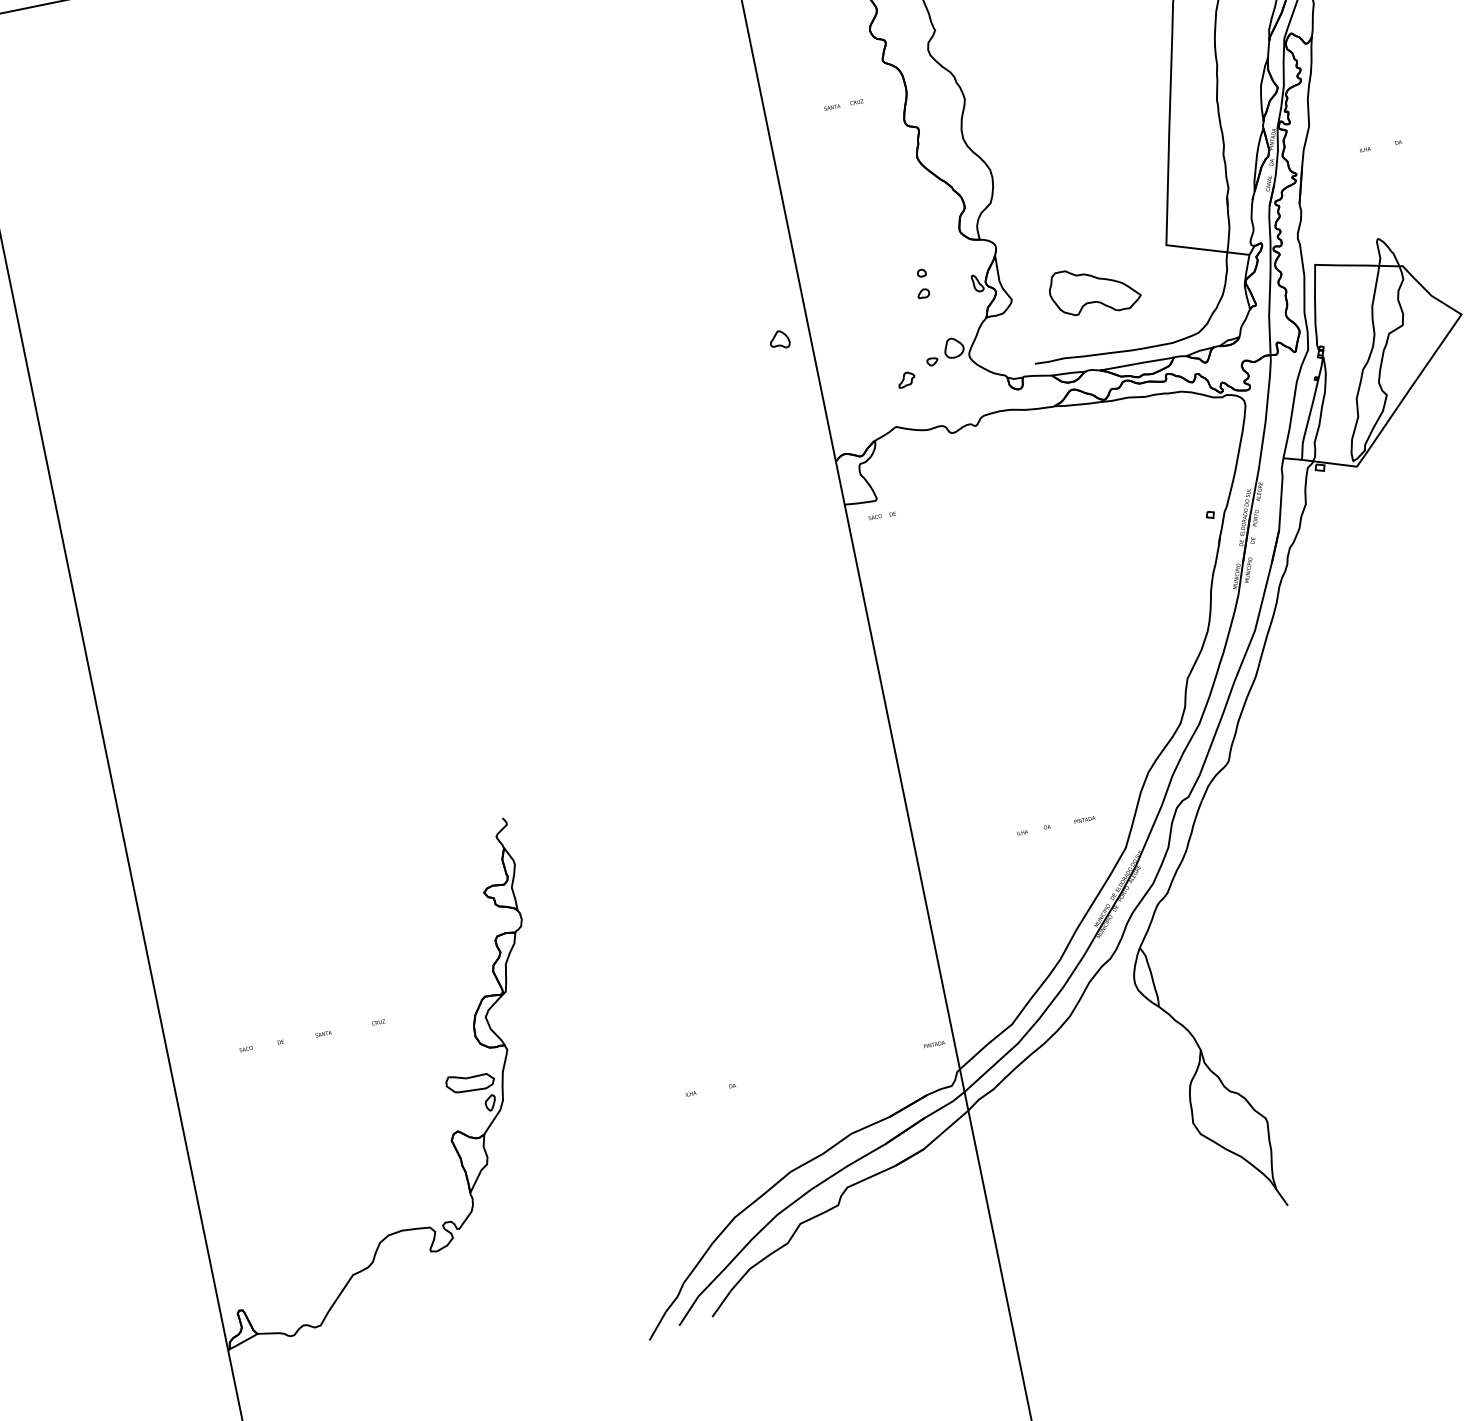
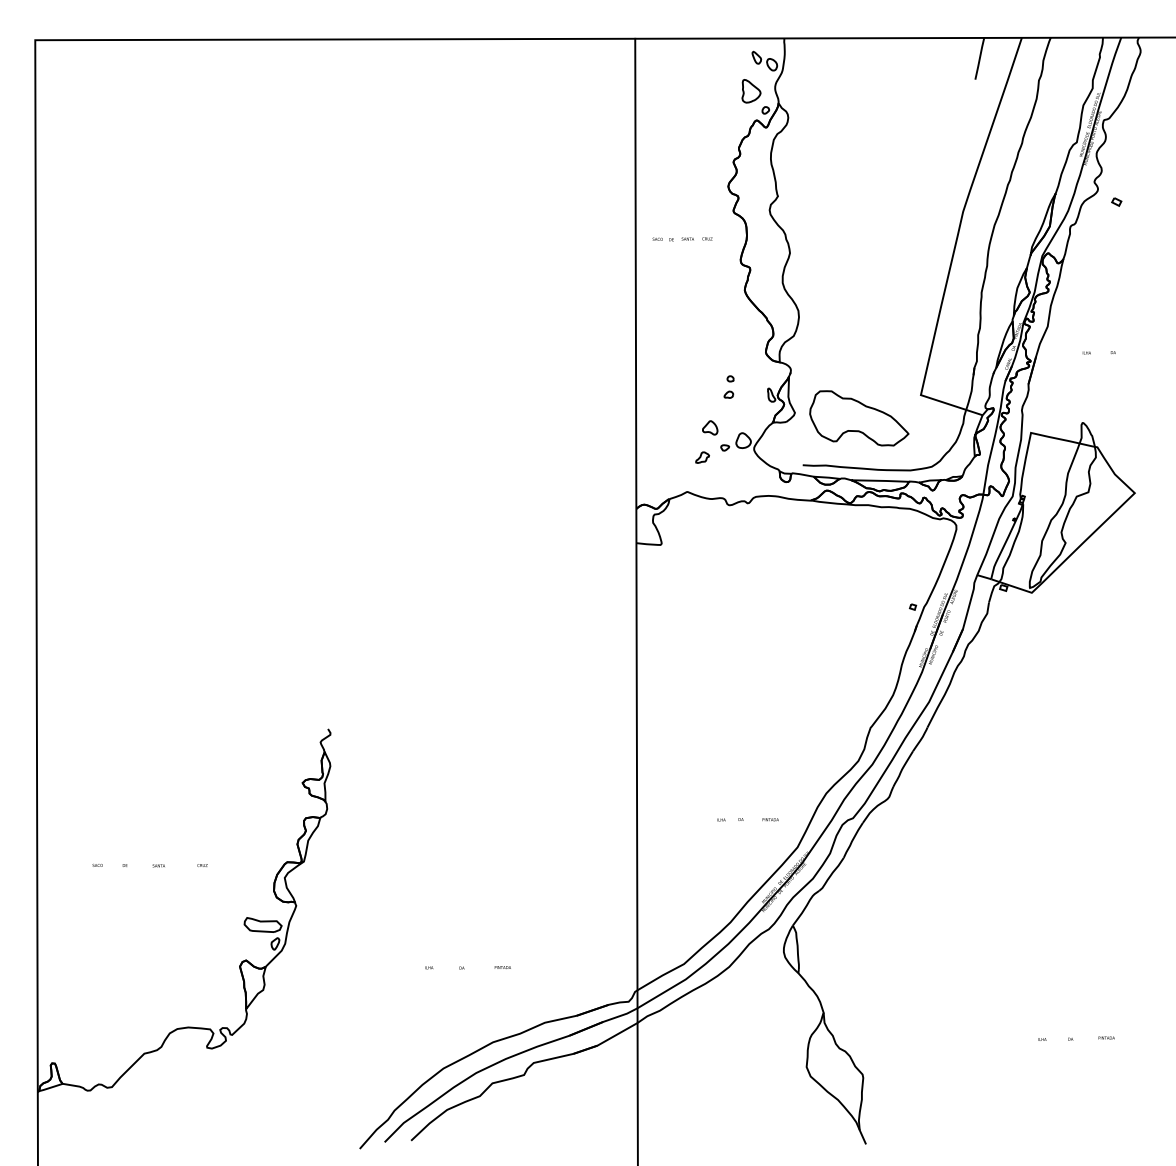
part: (1094, 290) -> (859, 418), size x1.43
part: (779, 339) -> (710, 427), moved
text: (881, 516) -> (662, 239), moved
text: (933, 1044) -> (502, 967), moved

